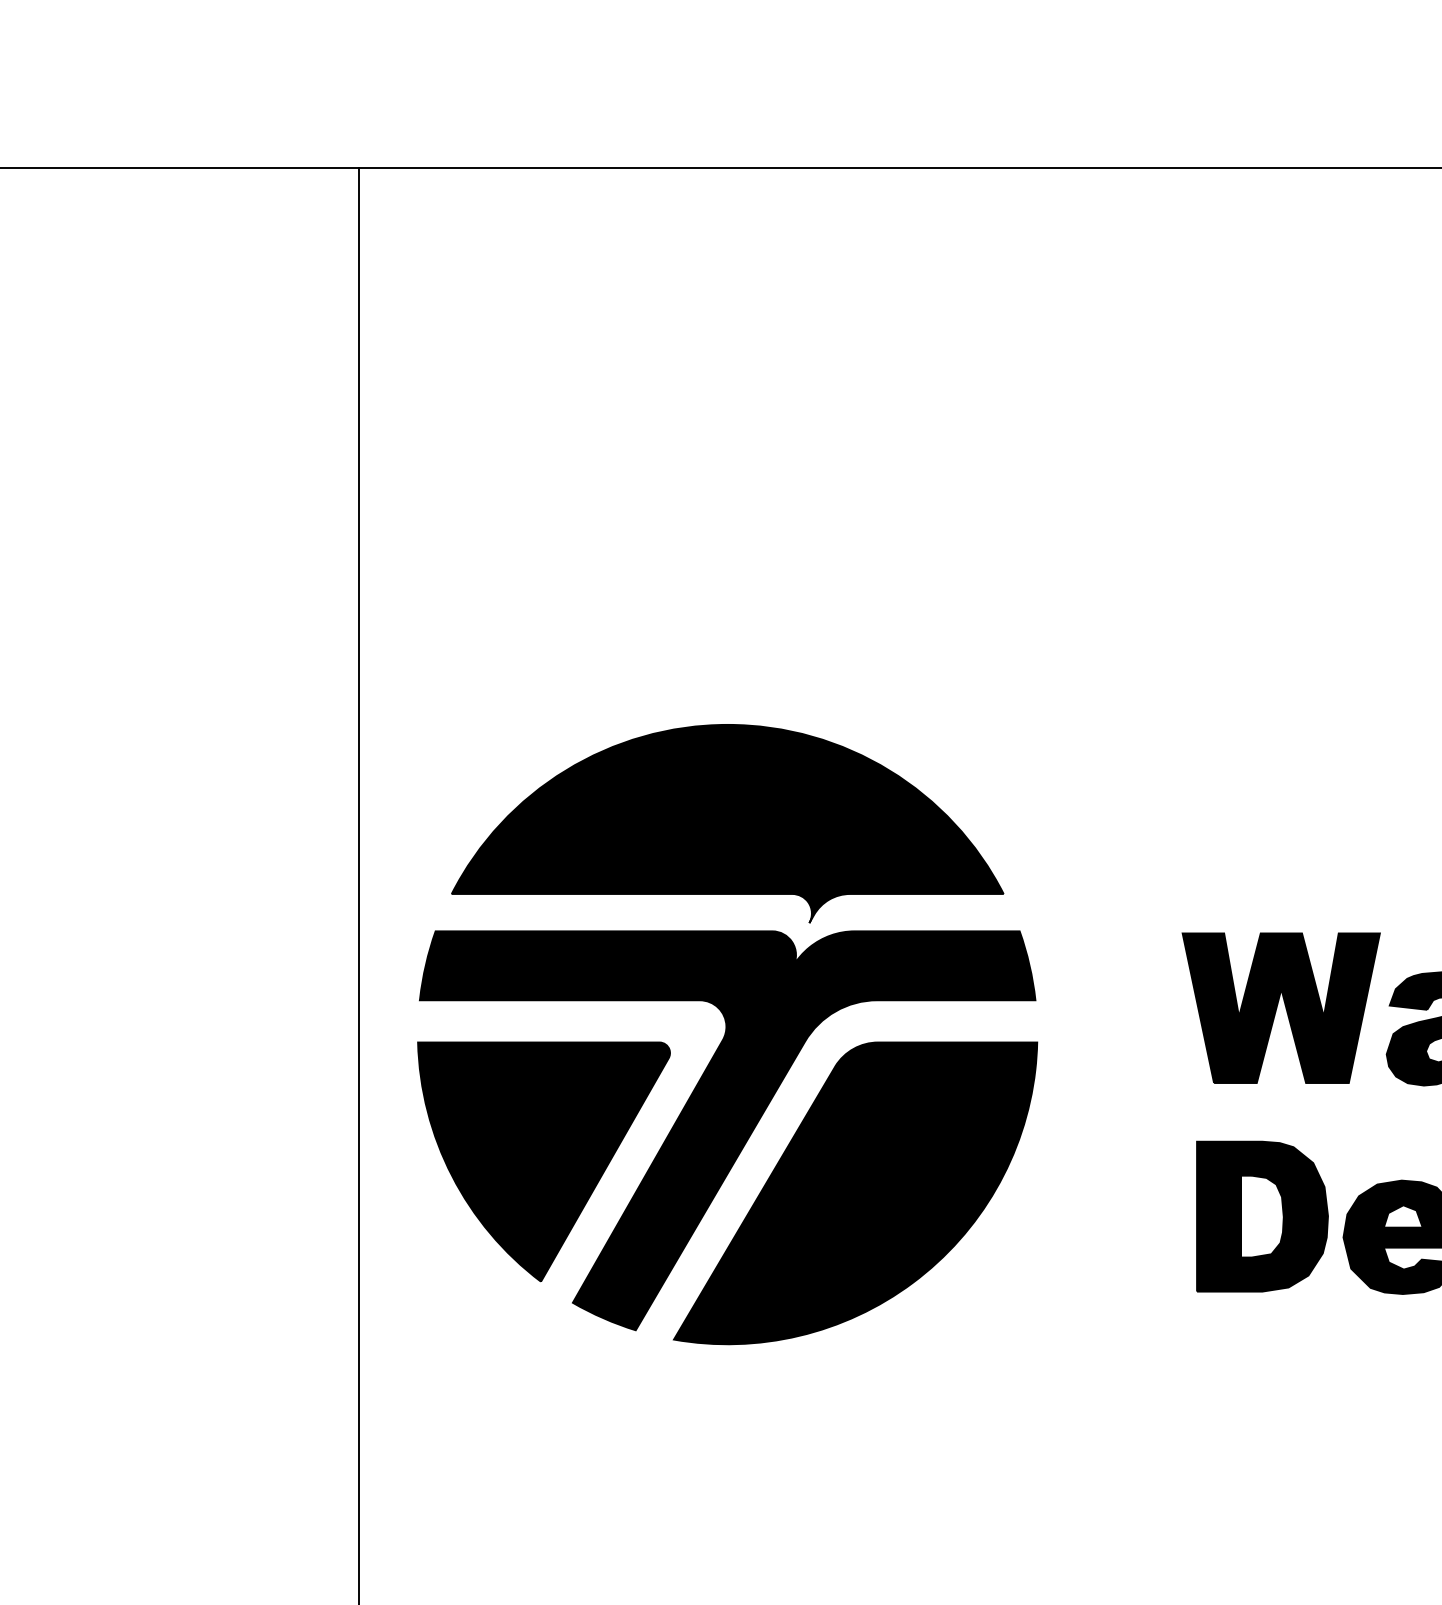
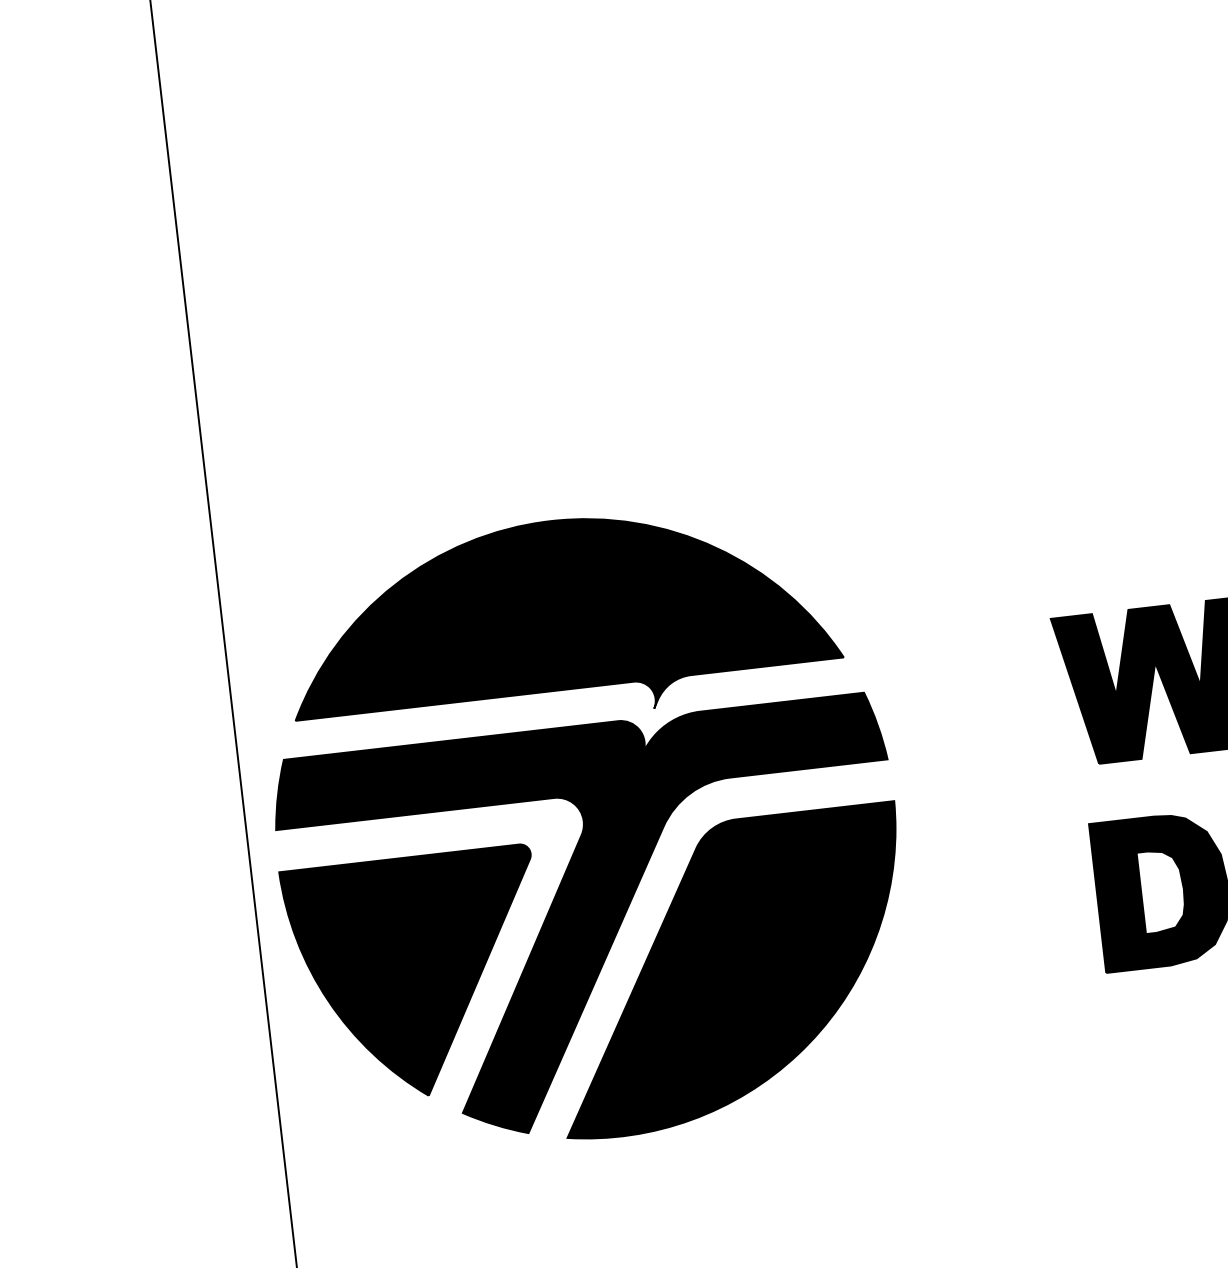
part: (727, 1034) -> (585, 828), moved

